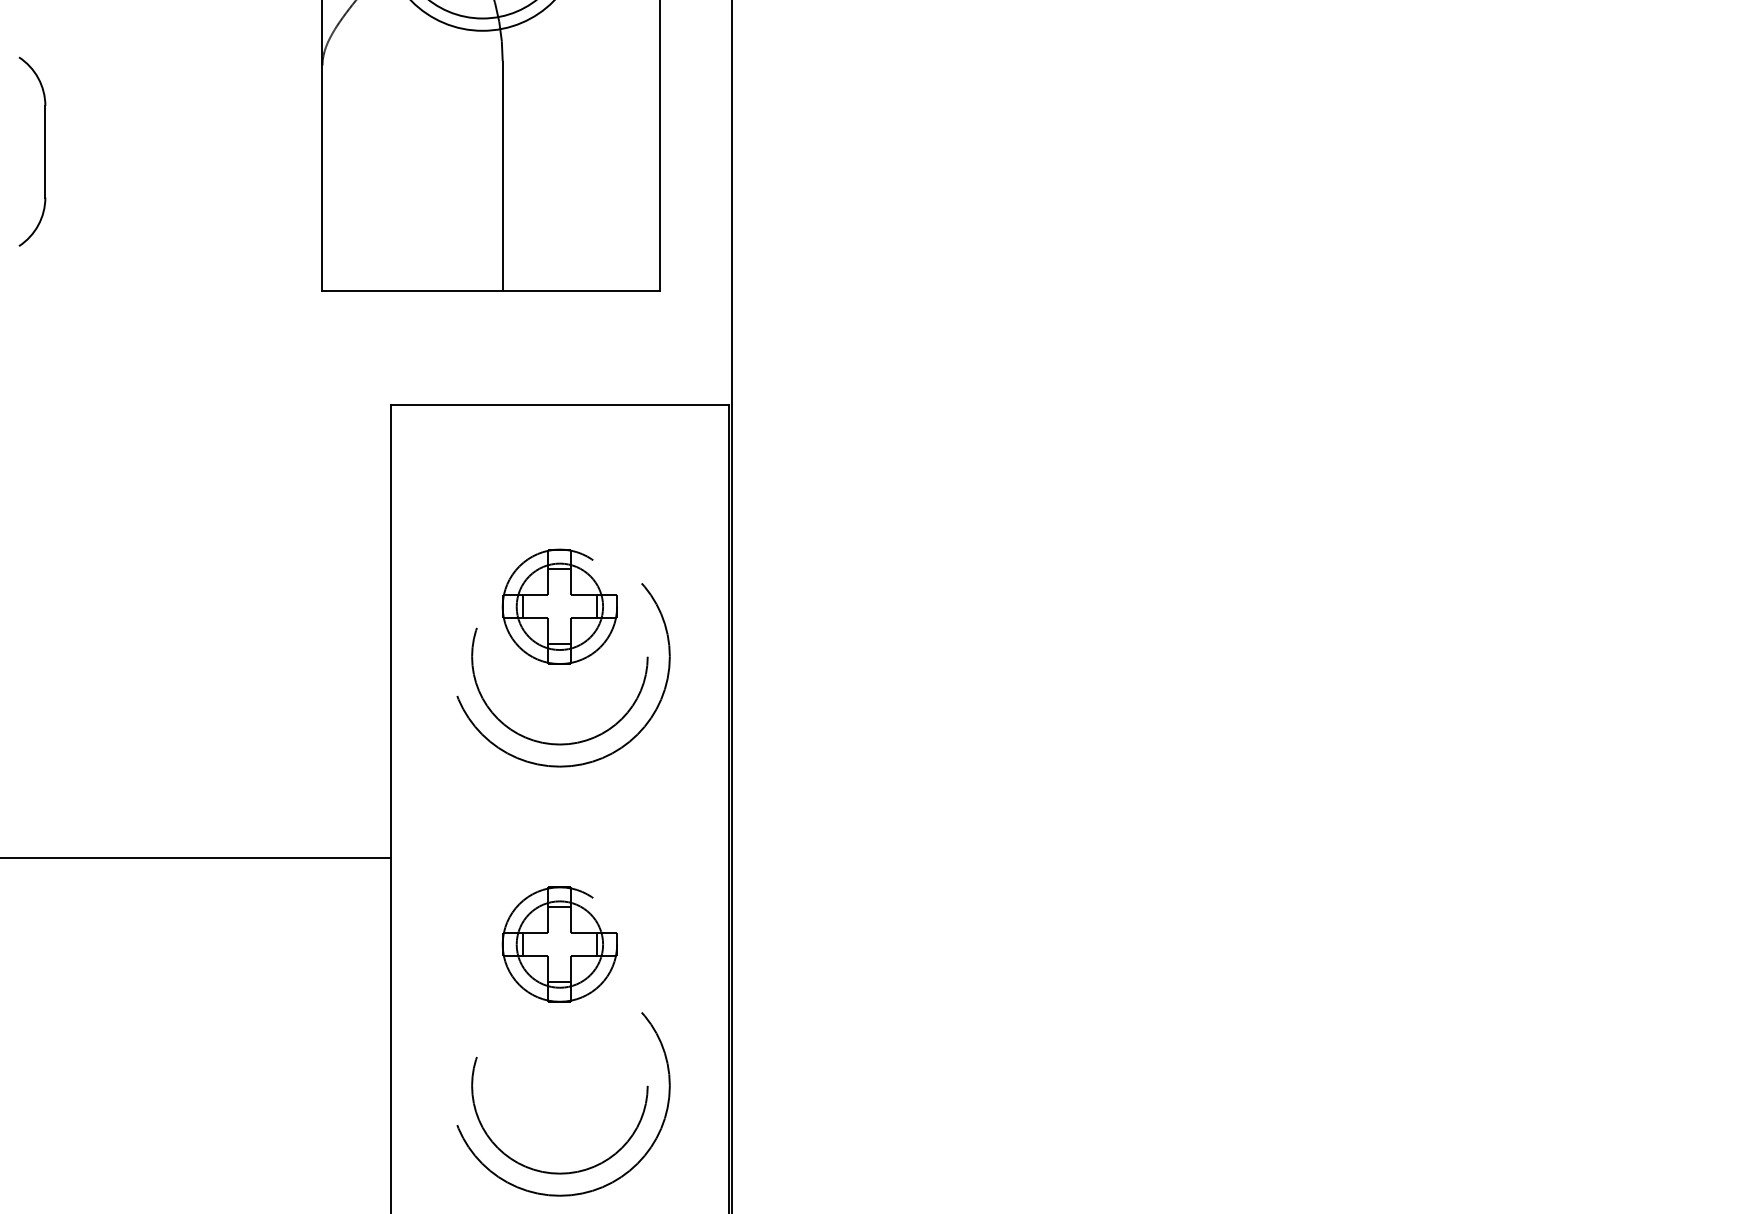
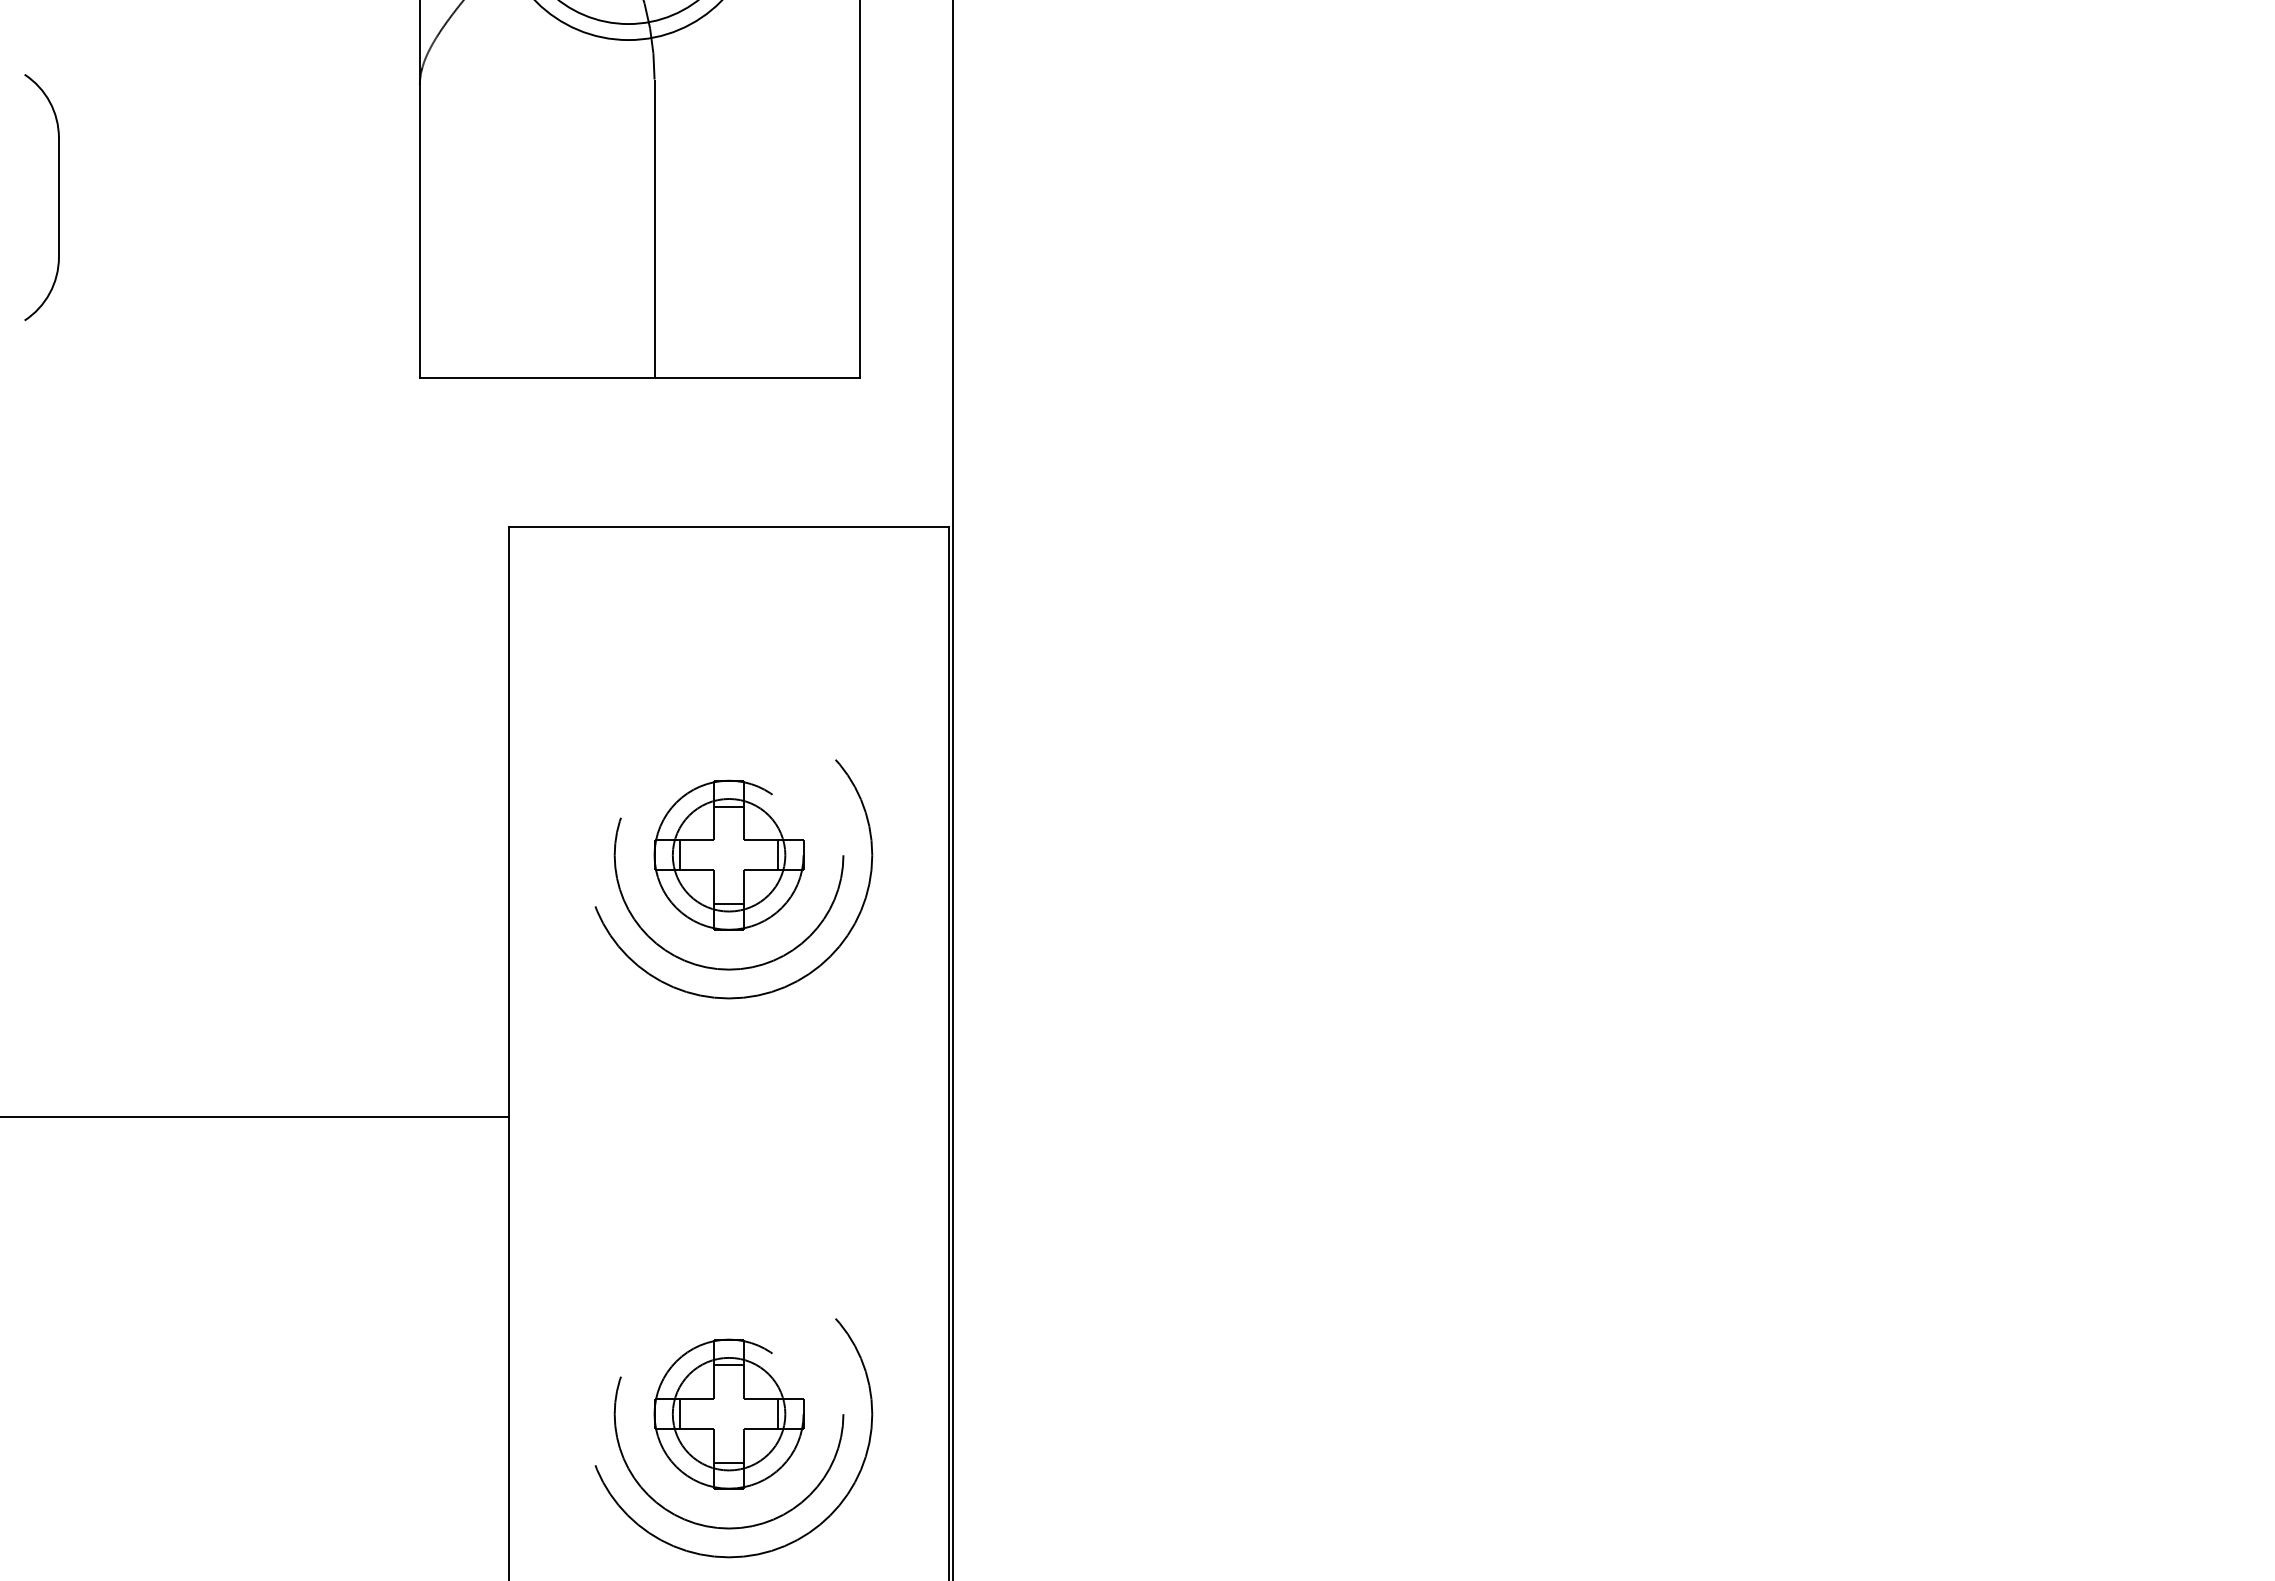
part: (559, 606) -> (728, 854), moved
part: (559, 944) -> (728, 1413), moved

